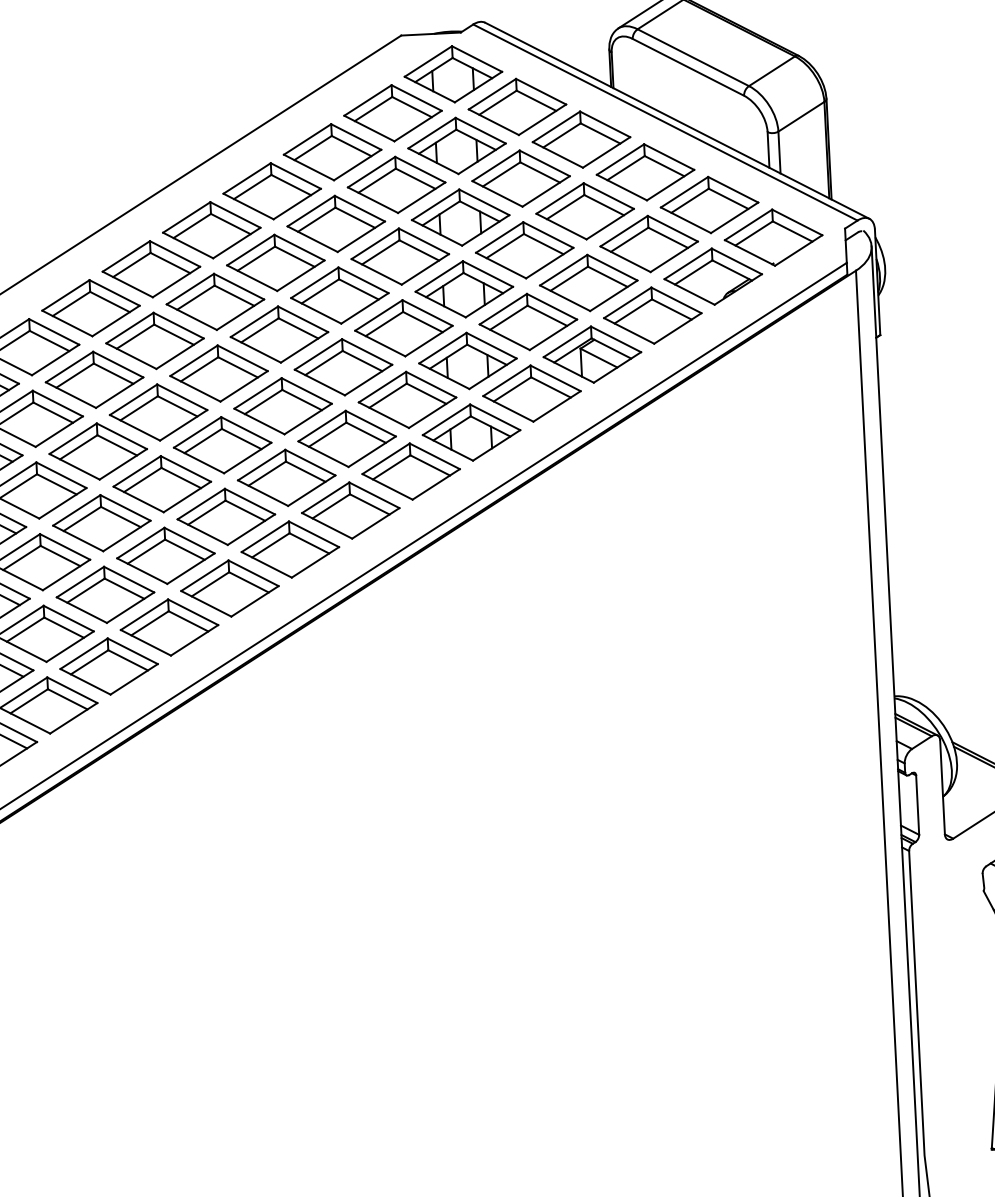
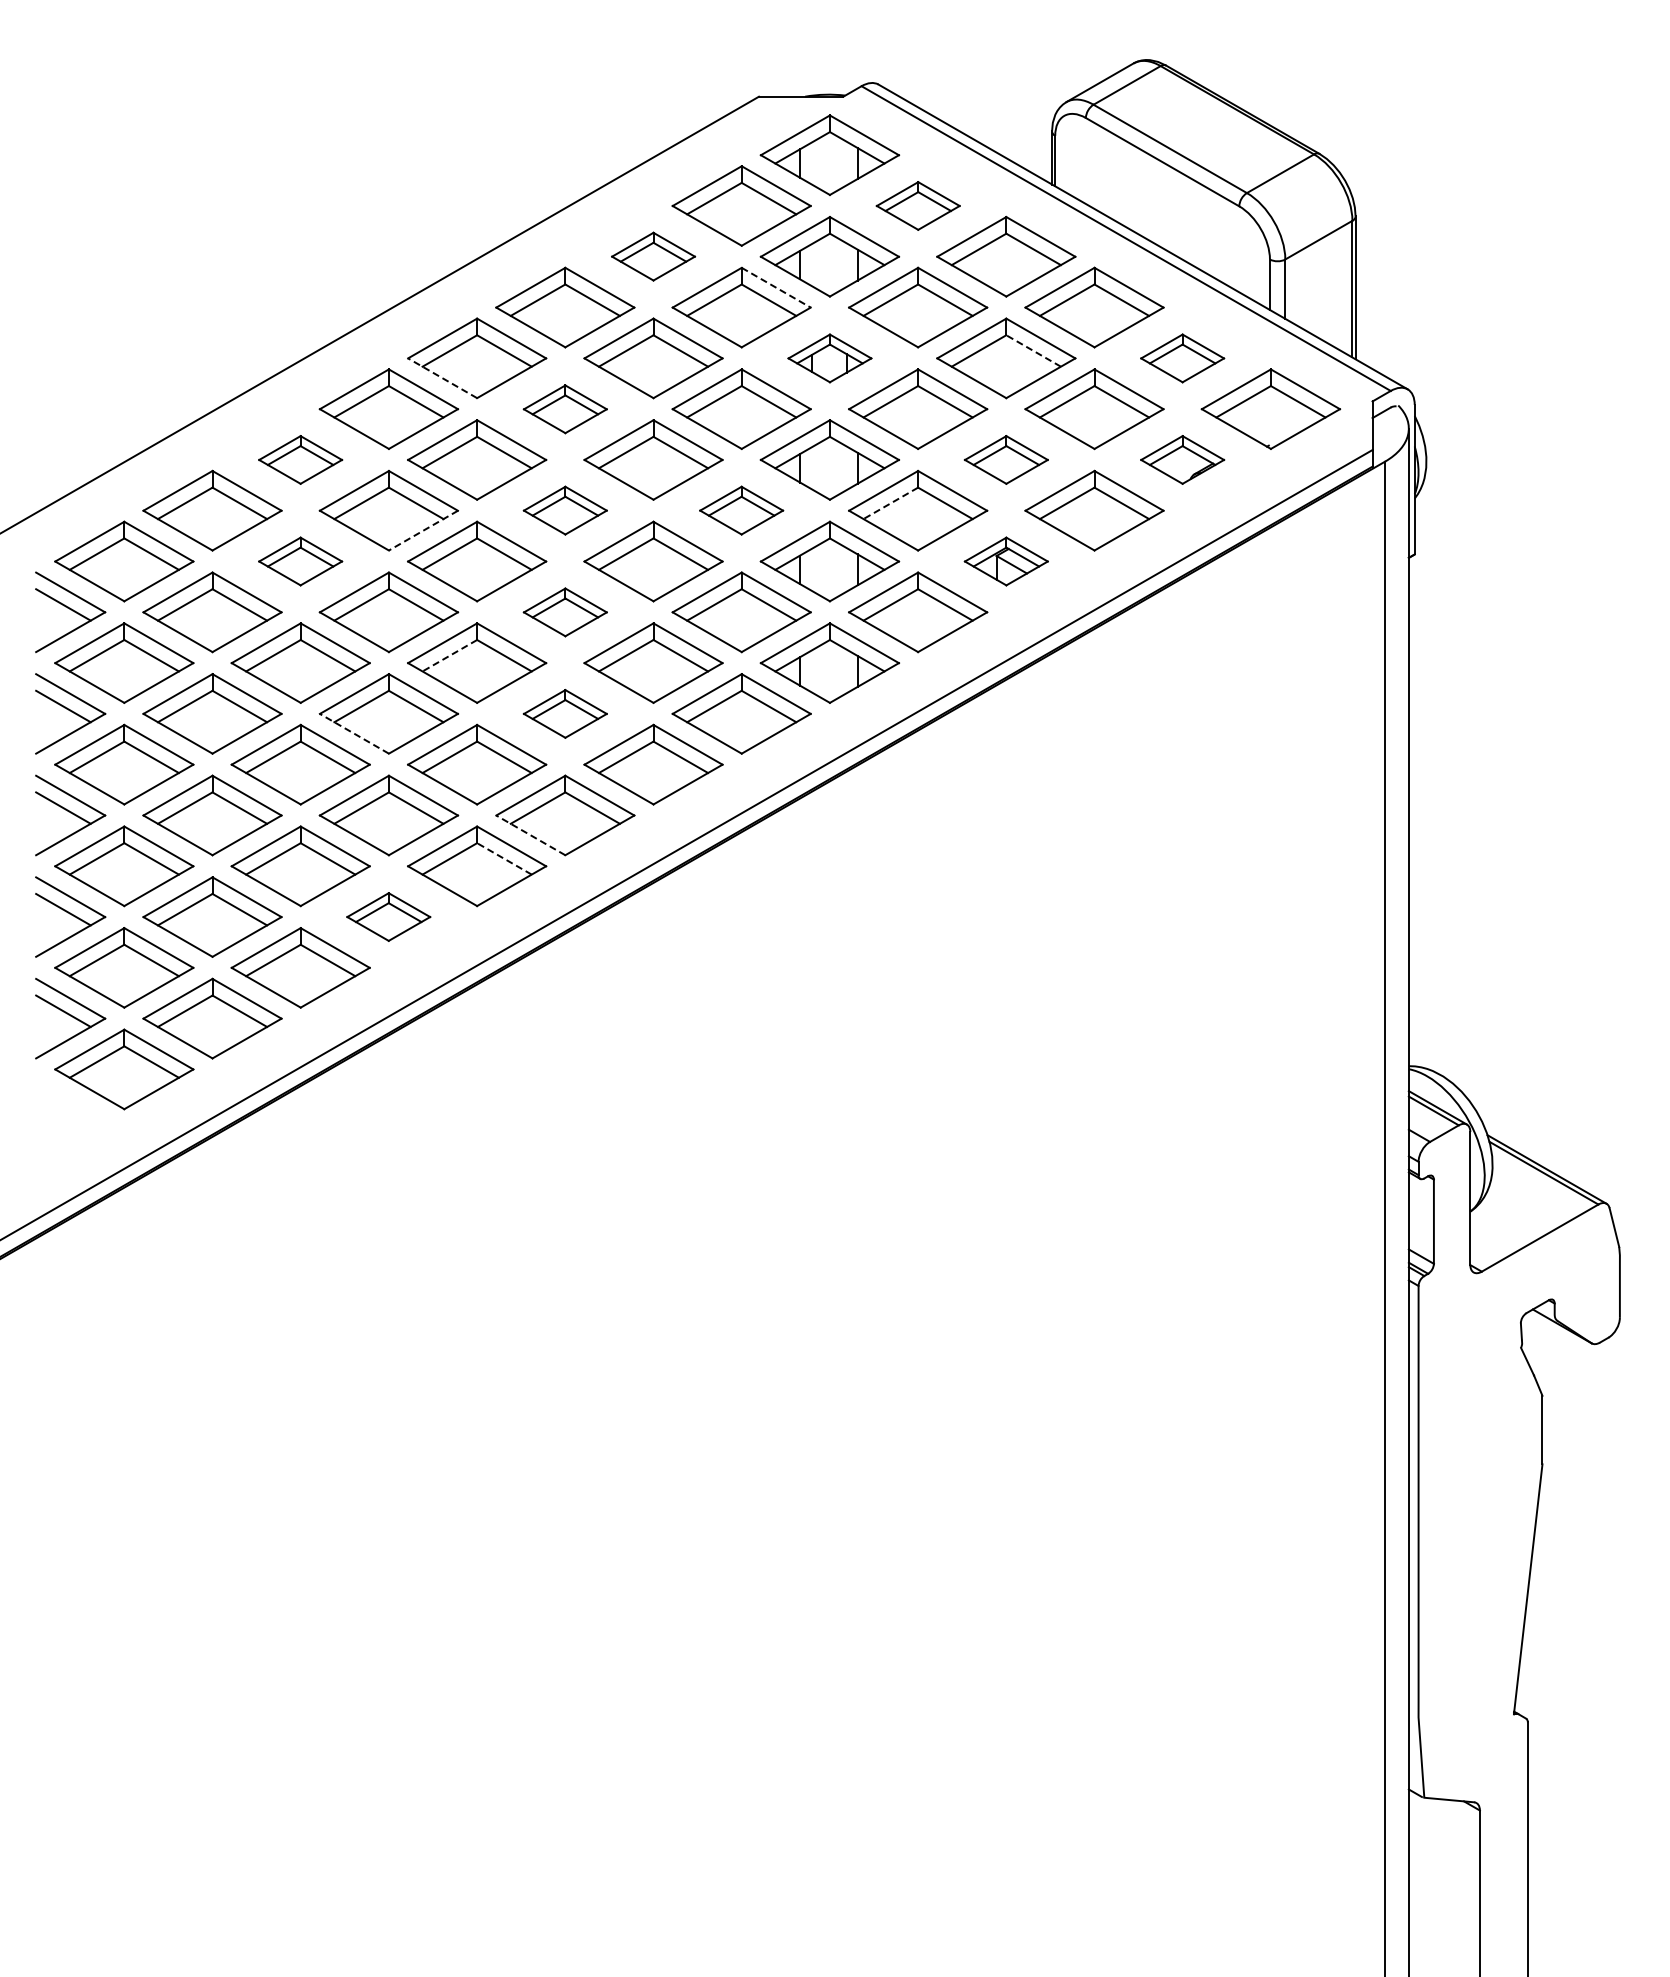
part: (517, 106) -> (918, 205), size x0.6
part: (332, 152) -> (653, 256), size x0.6
line: (420, 169) -> (776, 287), solid -> dashed
line: (604, 204) -> (1033, 350), solid -> dashed
part: (709, 205) -> (1182, 358), size x0.6
part: (460, 217) -> (829, 358), size x0.6
line: (188, 245) -> (442, 378), solid -> dashed
part: (275, 263) -> (565, 409), size x0.6
part: (713, 276) -> (1182, 459), size x0.6
part: (588, 282) -> (1006, 459), size x0.6
part: (90, 307) -> (300, 459), size x0.6
line: (508, 317) -> (890, 503), solid -> dashed
part: (403, 328) -> (741, 510), size x0.6
part: (279, 334) -> (565, 510), size x0.6
line: (180, 353) -> (423, 530), solid -> dashed
part: (592, 354) -> (1006, 561), size x0.6
part: (94, 379) -> (300, 561), size x0.6
part: (283, 406) -> (565, 612), size x0.6
line: (202, 440) -> (449, 655), solid -> dashed
part: (286, 477) -> (565, 713), size x0.6
line: (138, 499) -> (354, 733), solid -> dashed
line: (266, 564) -> (530, 835), solid -> dashed
line: (248, 582) -> (504, 858), solid -> dashed
part: (169, 627) -> (388, 916), size x0.6

